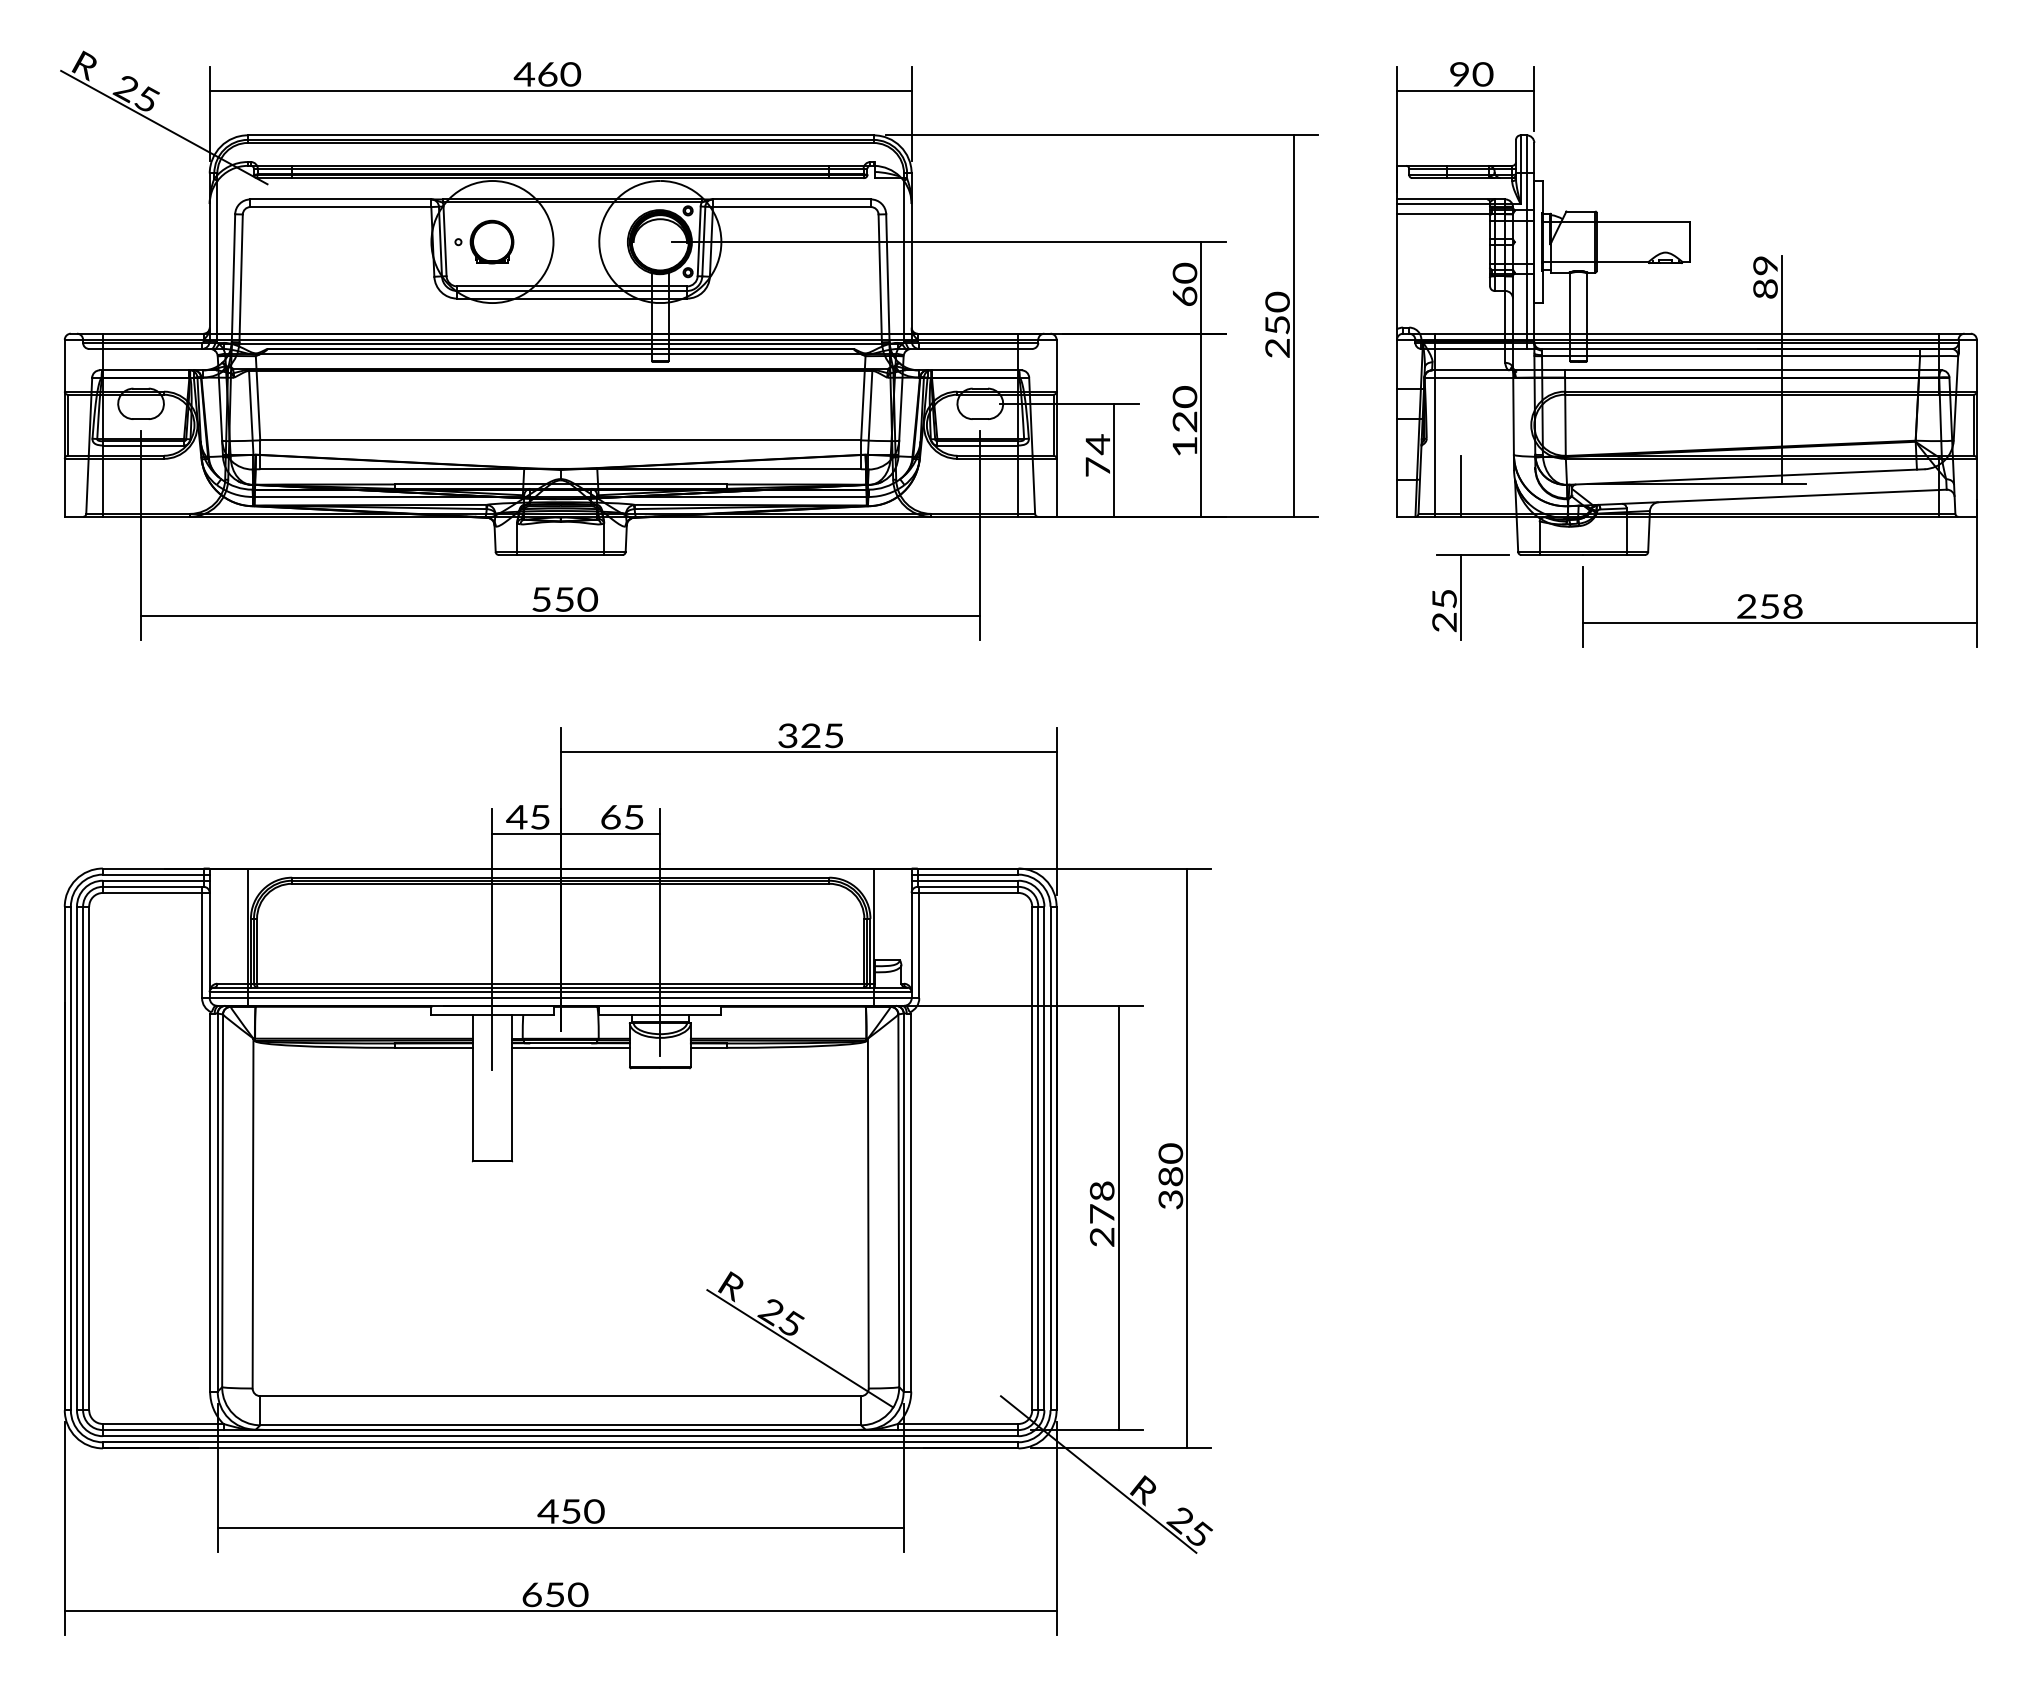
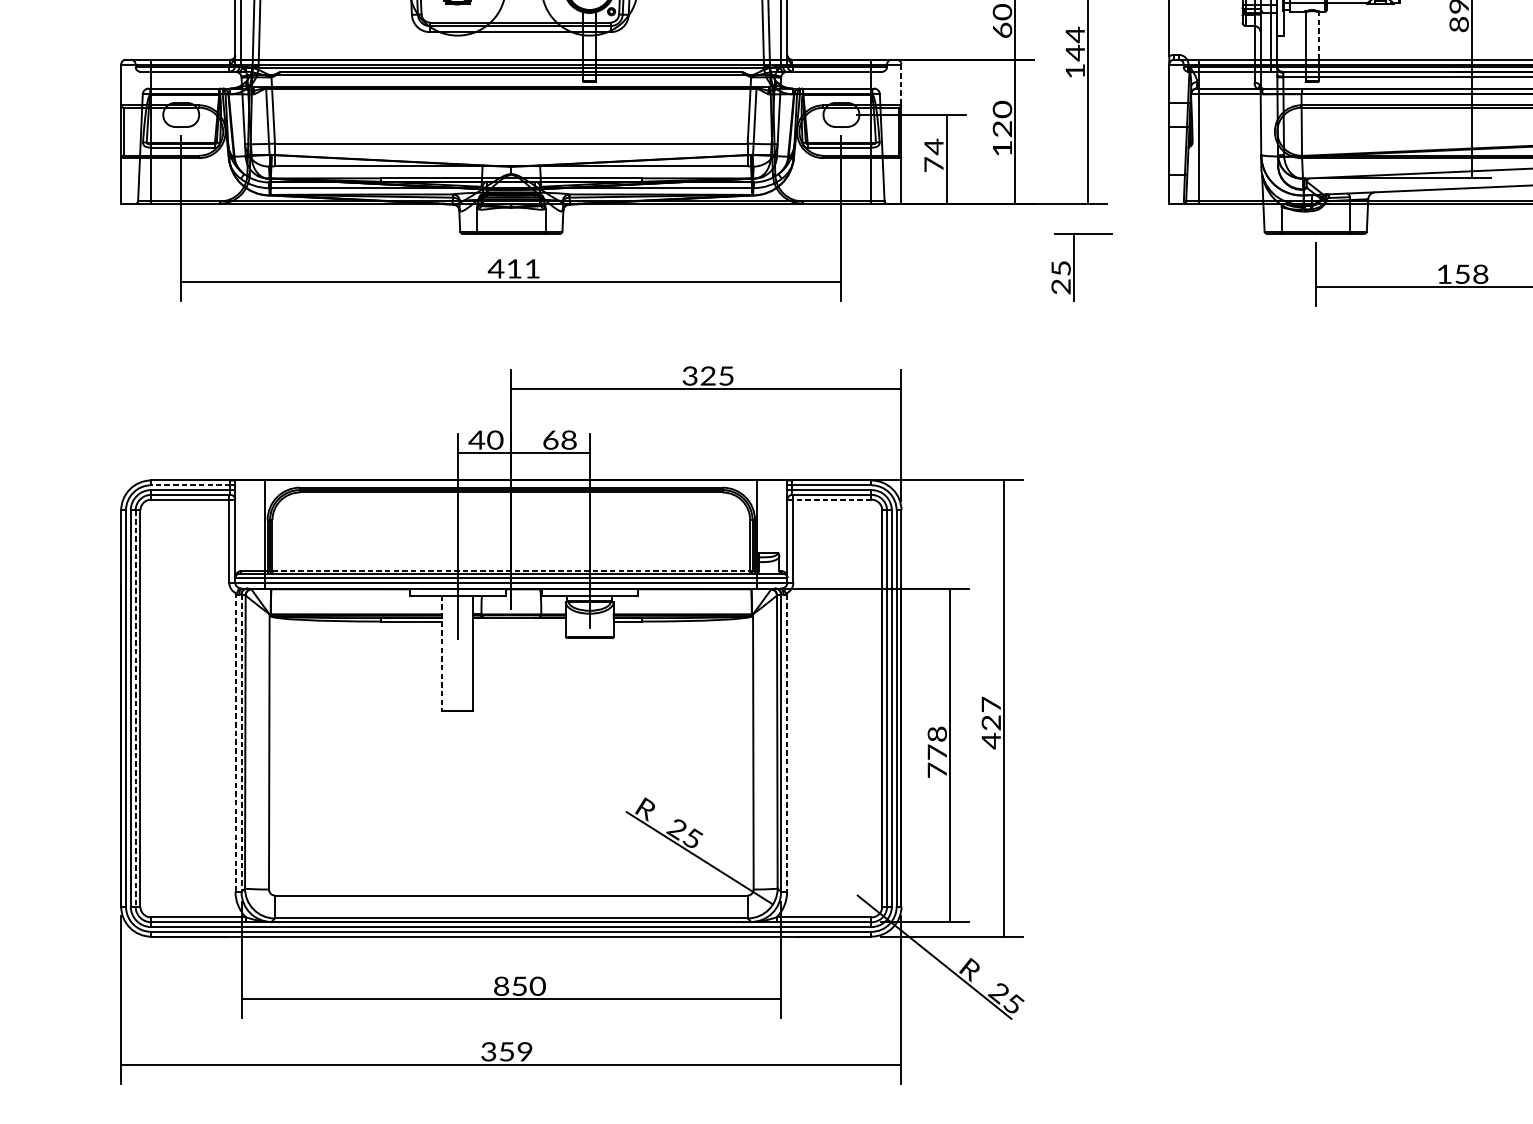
line: (1586, 303) -> (1318, 35), solid -> dashed
text: (1277, 324) -> (1075, 52), 250 -> 144
line: (1056, 365) -> (901, 84), solid -> dashed
line: (1460, 486) -> (1219, 179), removed
part: (1461, 597) -> (1074, 267), moved
text: (564, 599) -> (514, 268), 550 -> 411
text: (1746, 606) -> (1444, 274), 258 -> 158
text: (633, 816) -> (568, 439), 65 -> 68
text: (540, 817) -> (495, 440), 45 -> 40
line: (152, 874) -> (190, 485), solid -> dashed
line: (968, 892) -> (832, 499), solid -> dashed
line: (560, 983) -> (511, 570), solid -> dashed
line: (570, 1047) -> (519, 621), removed
line: (472, 1088) -> (441, 653), solid -> dashed
line: (83, 1158) -> (135, 708), solid -> dashed
text: (1170, 1176) -> (991, 722), 380 -> 427
line: (210, 1202) -> (235, 743), solid -> dashed
line: (217, 1203) -> (241, 743), solid -> dashed
line: (911, 1203) -> (787, 743), solid -> dashed
text: (1101, 1236) -> (936, 769), 278 -> 778
text: (547, 1511) -> (500, 986), 450 -> 850
text: (555, 1594) -> (507, 1051), 650 -> 359

